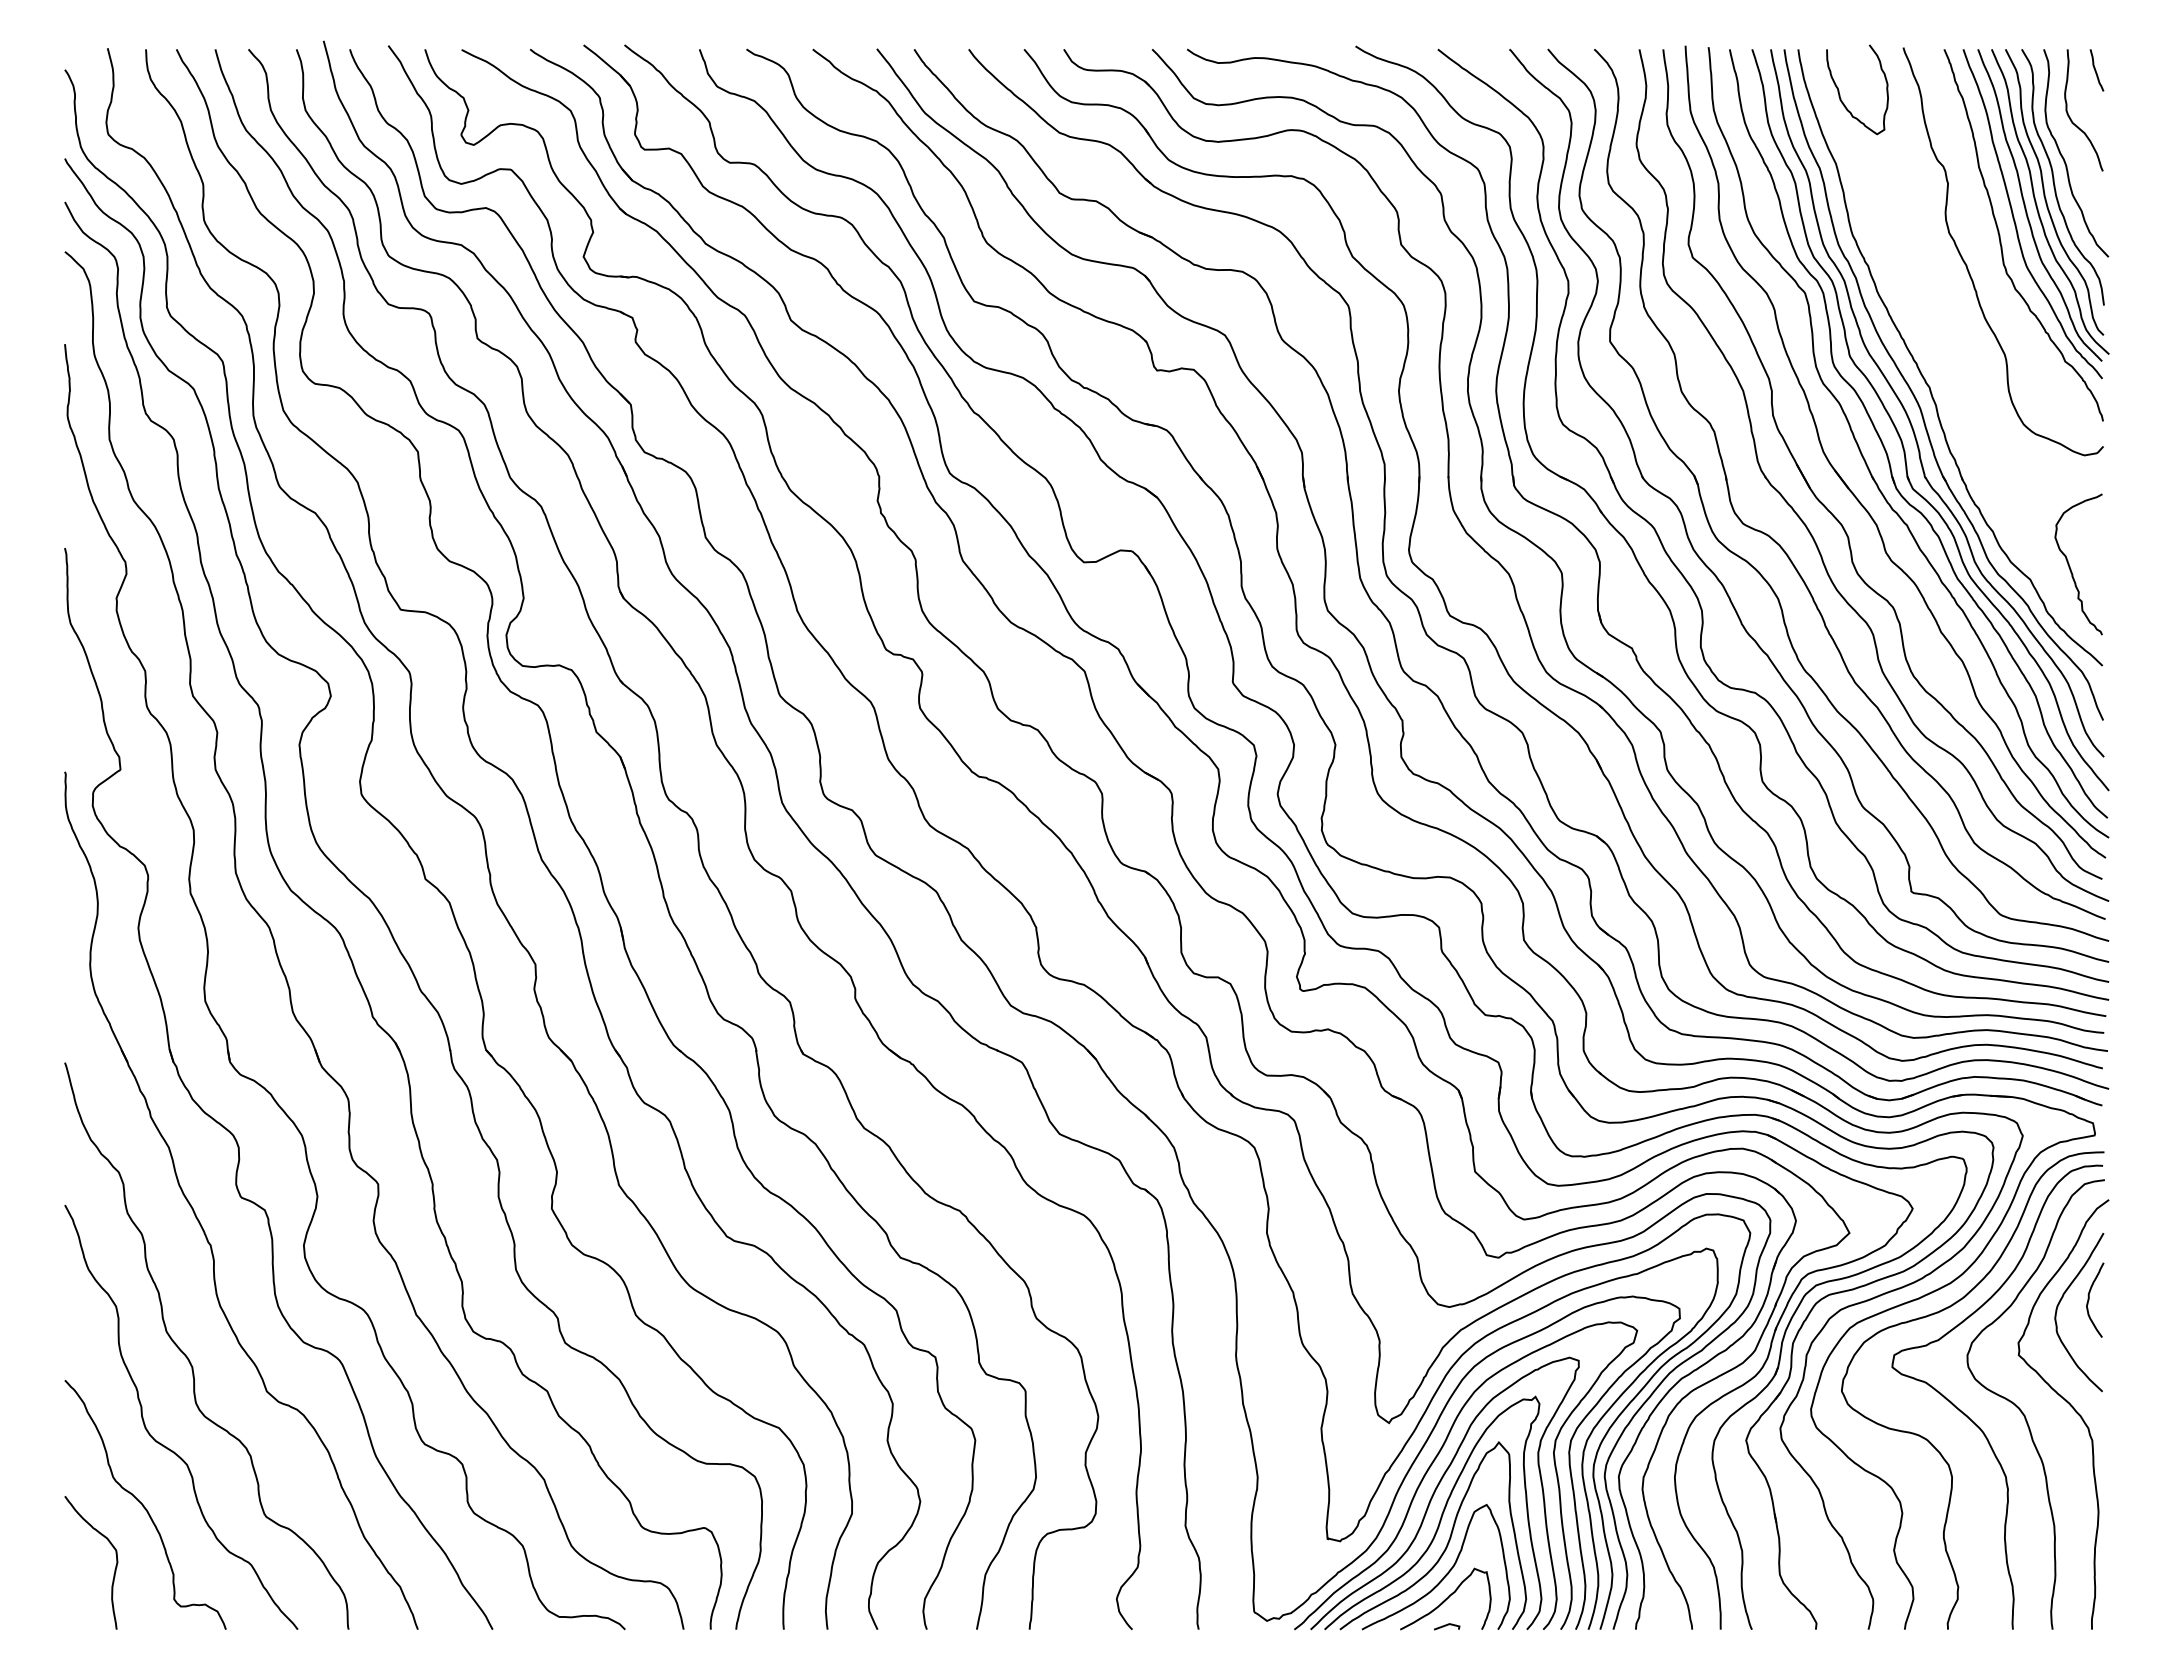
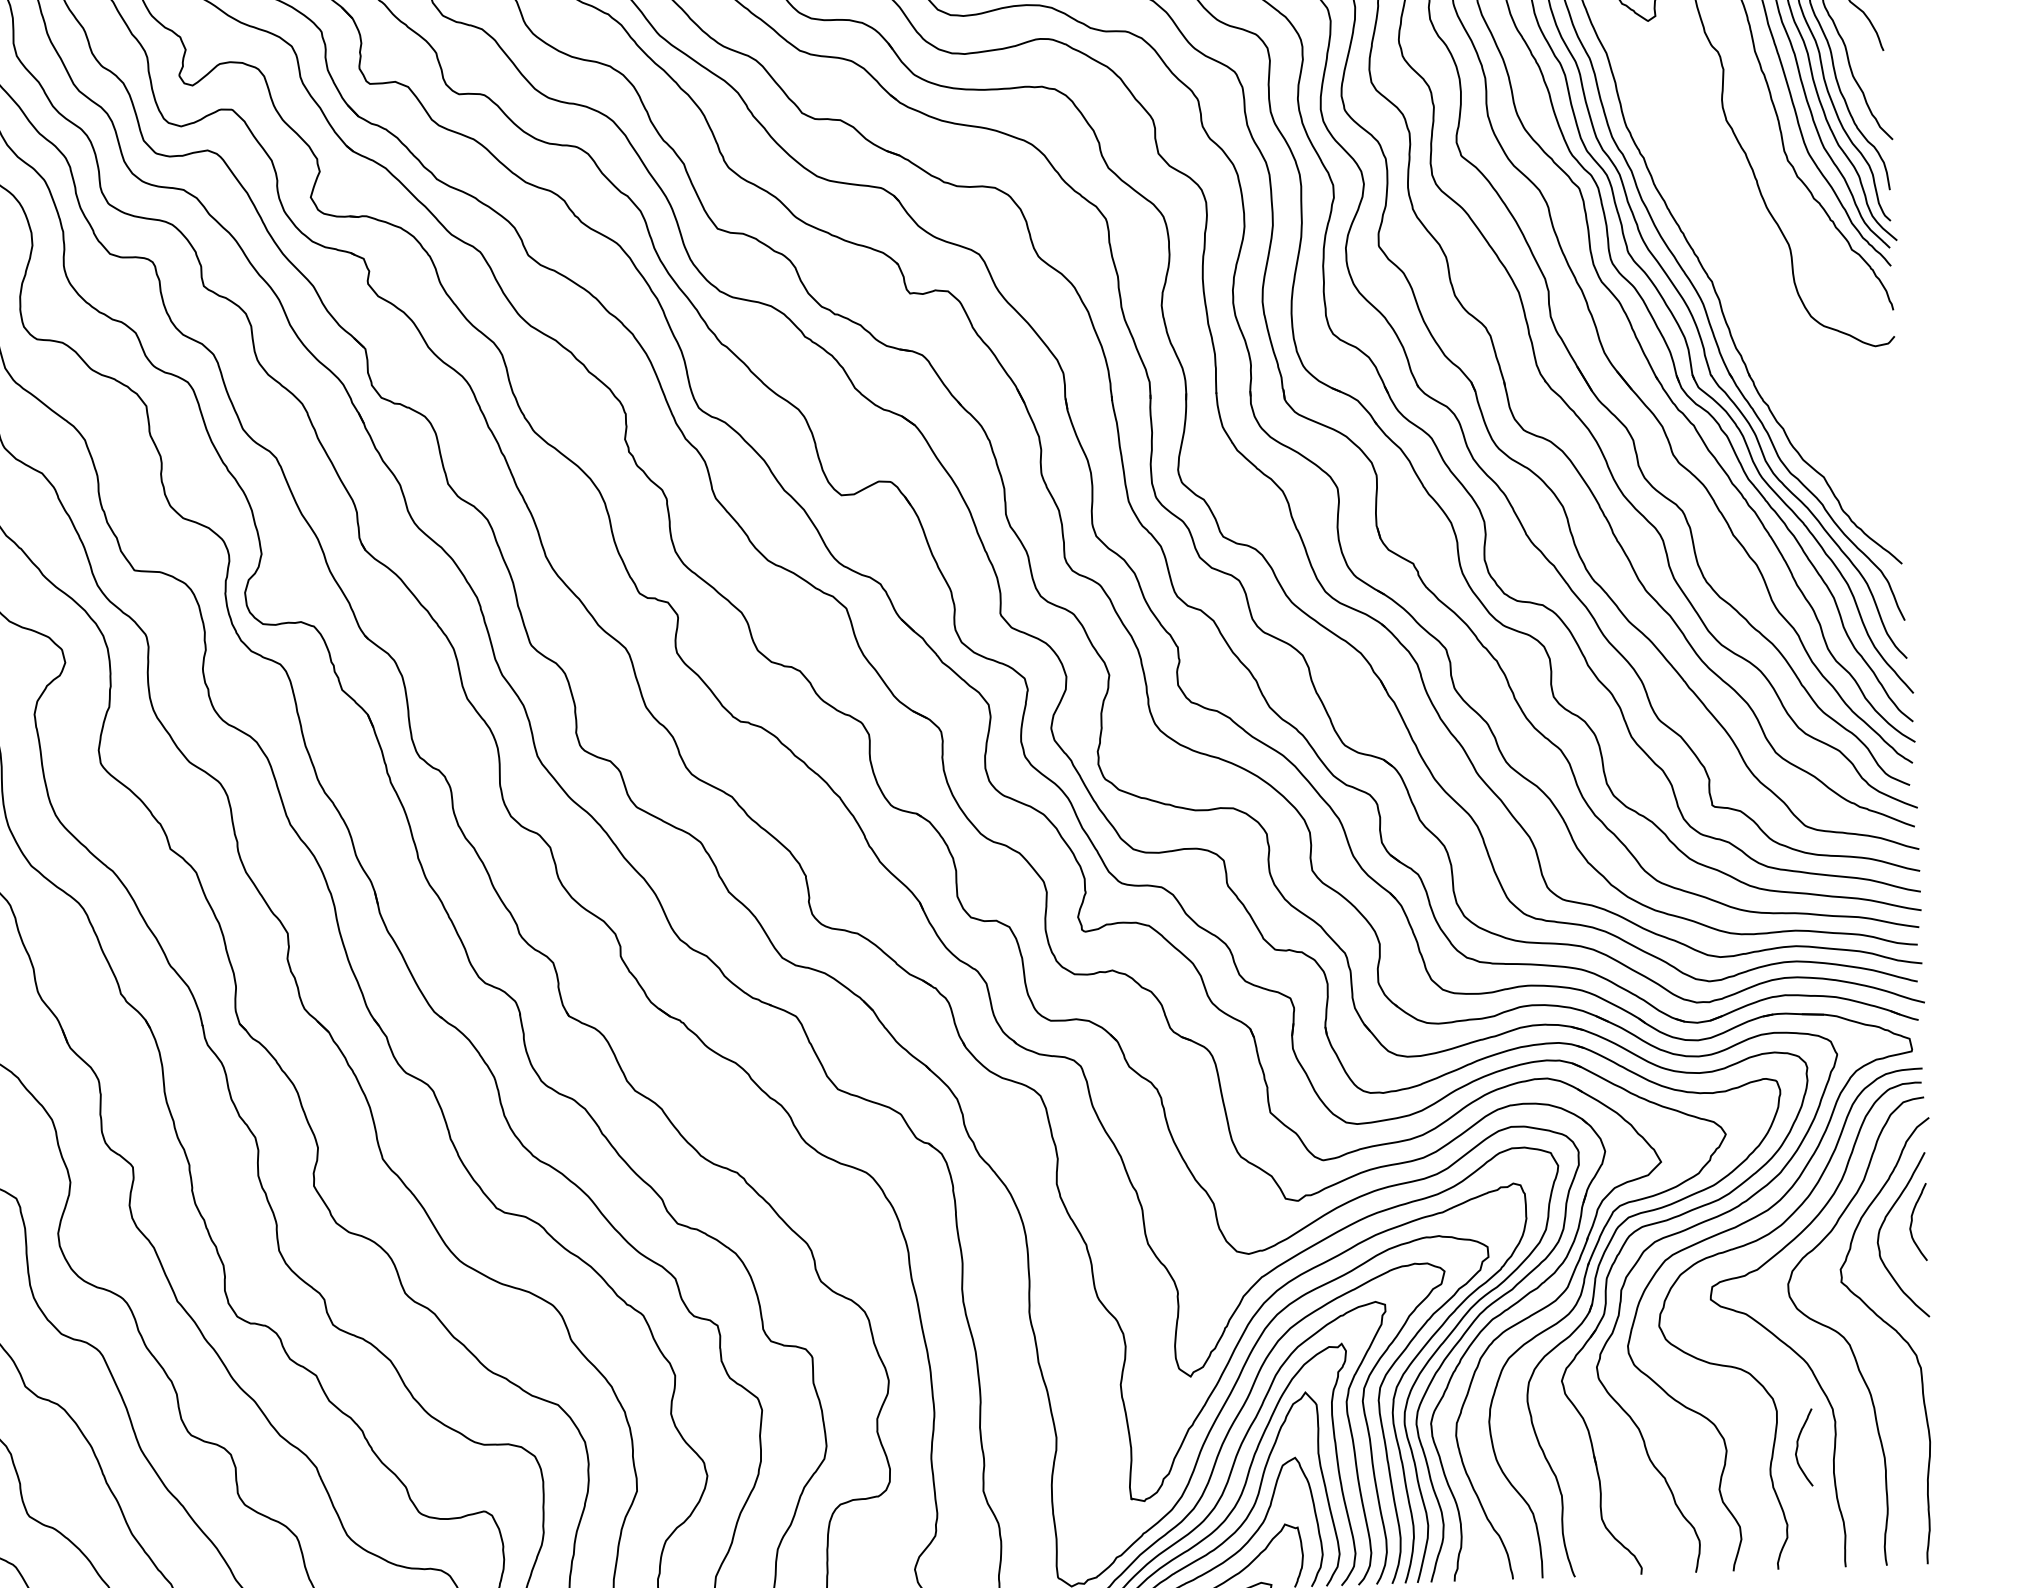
curve: (2070, 566) -> (1865, 462), removed
curve: (1971, 1512) -> (1798, 1447), added

